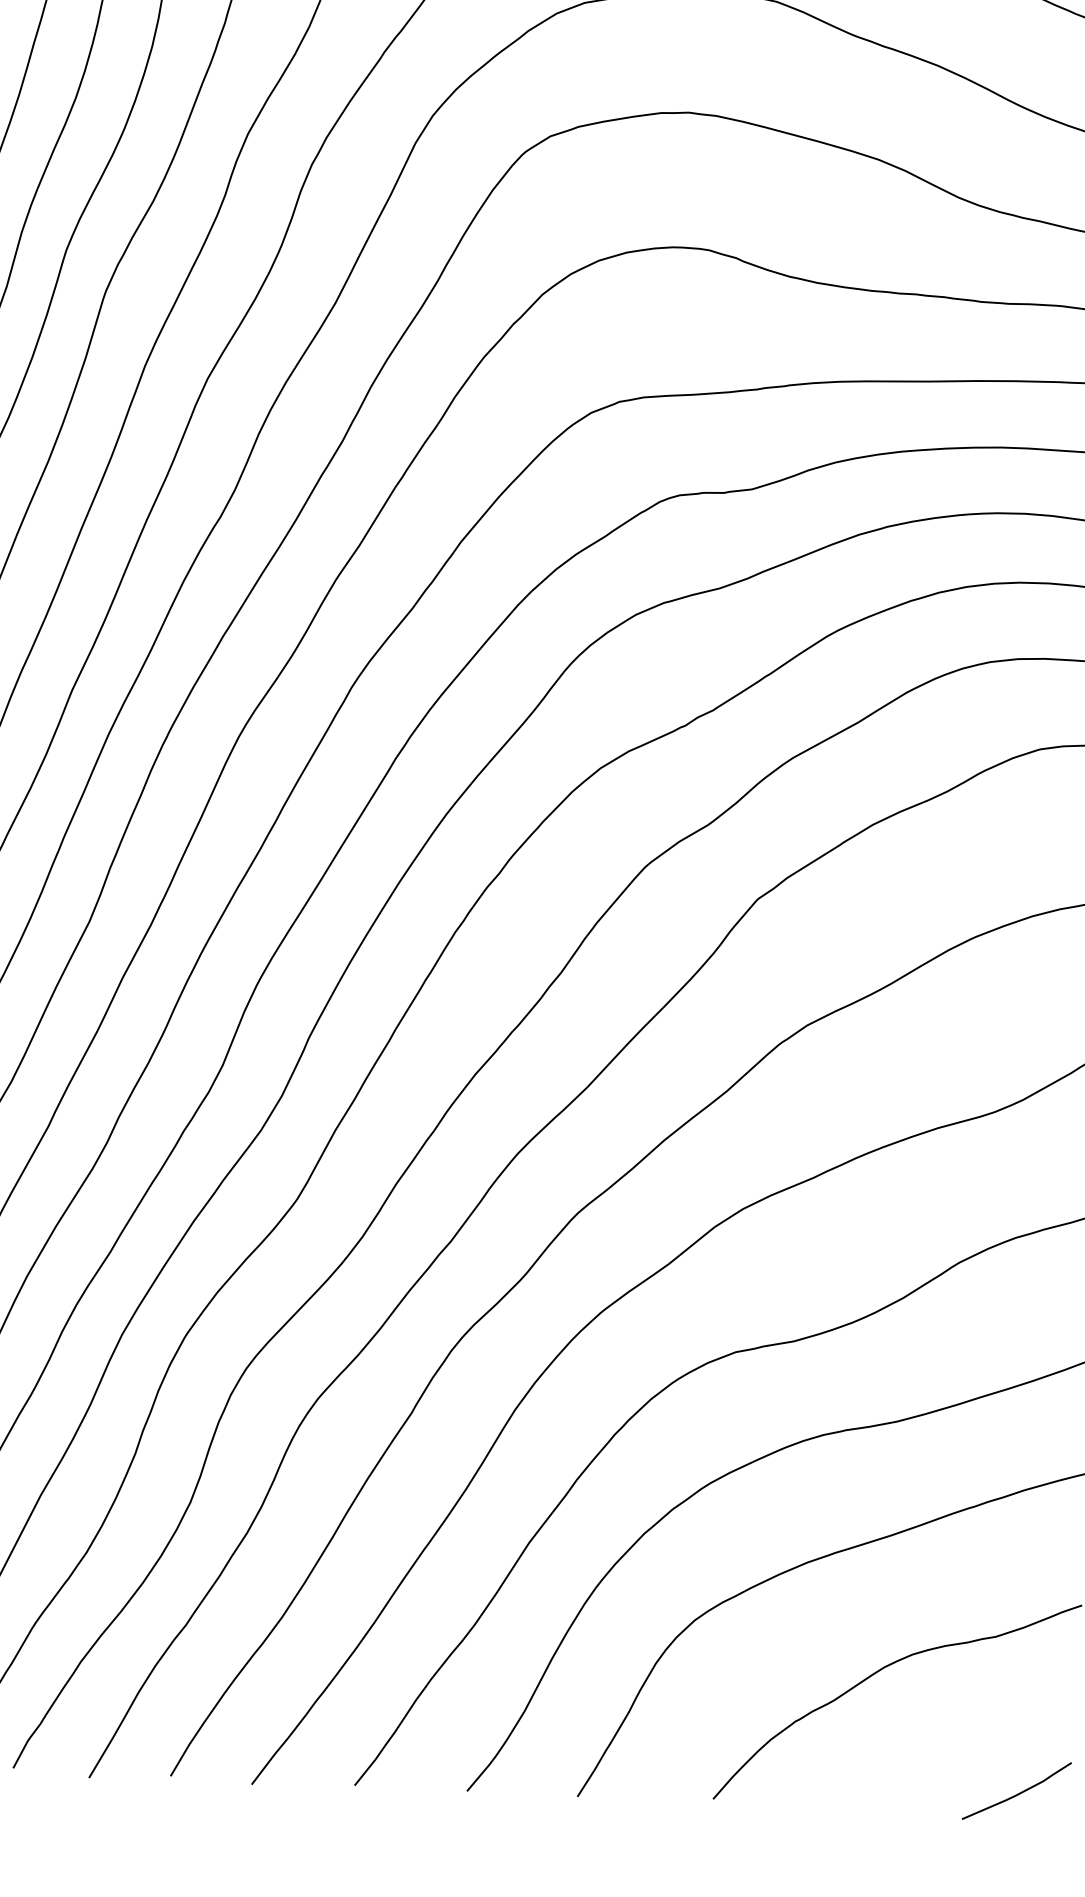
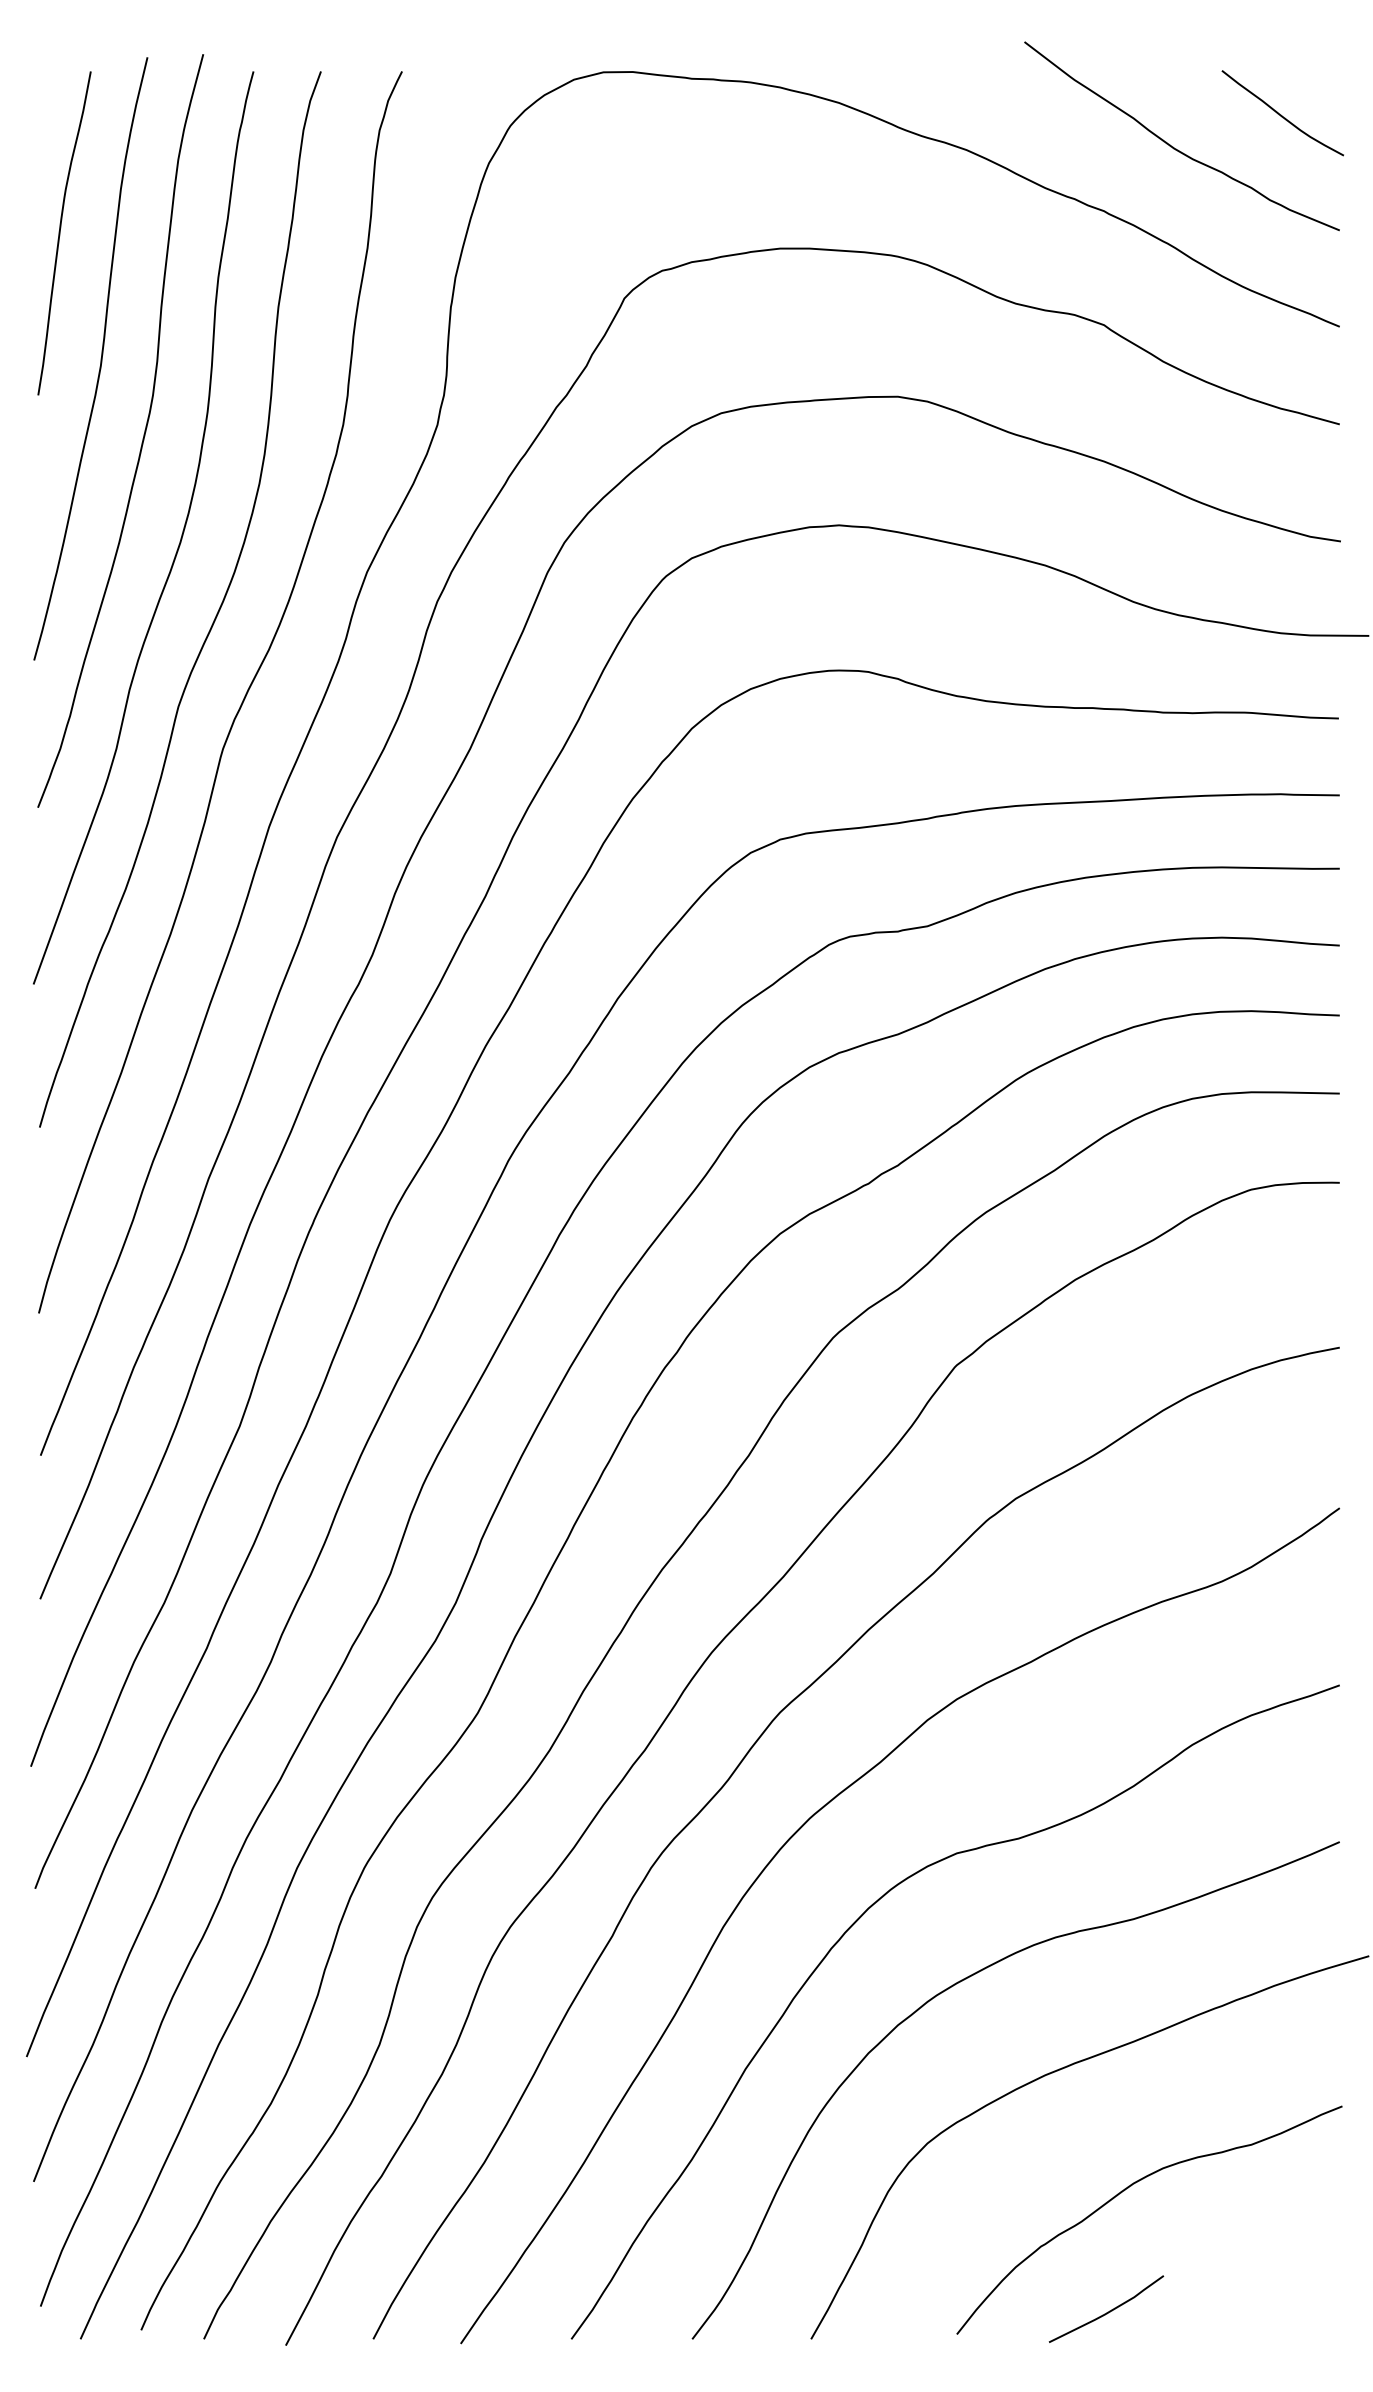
curve: (1019, 1792) -> (1109, 2310), moved

